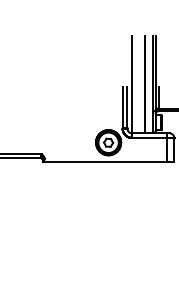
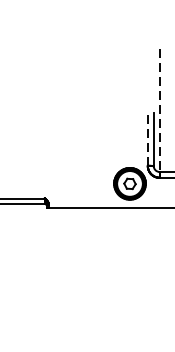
line: (132, 85) -> (160, 111), solid -> dashed
line: (122, 107) -> (147, 139), solid -> dashed

